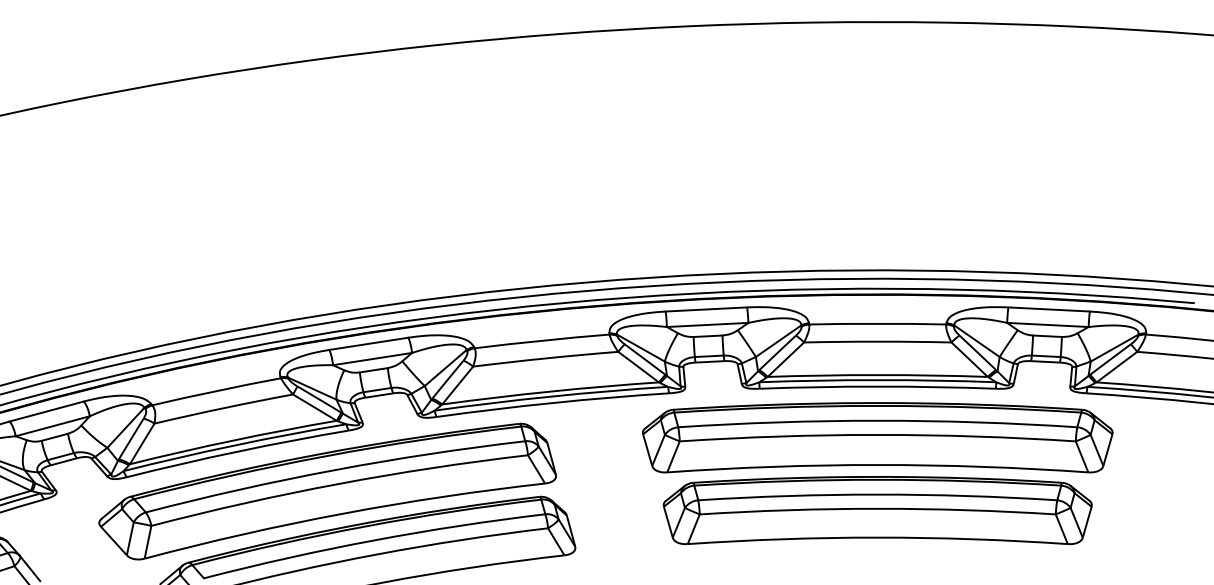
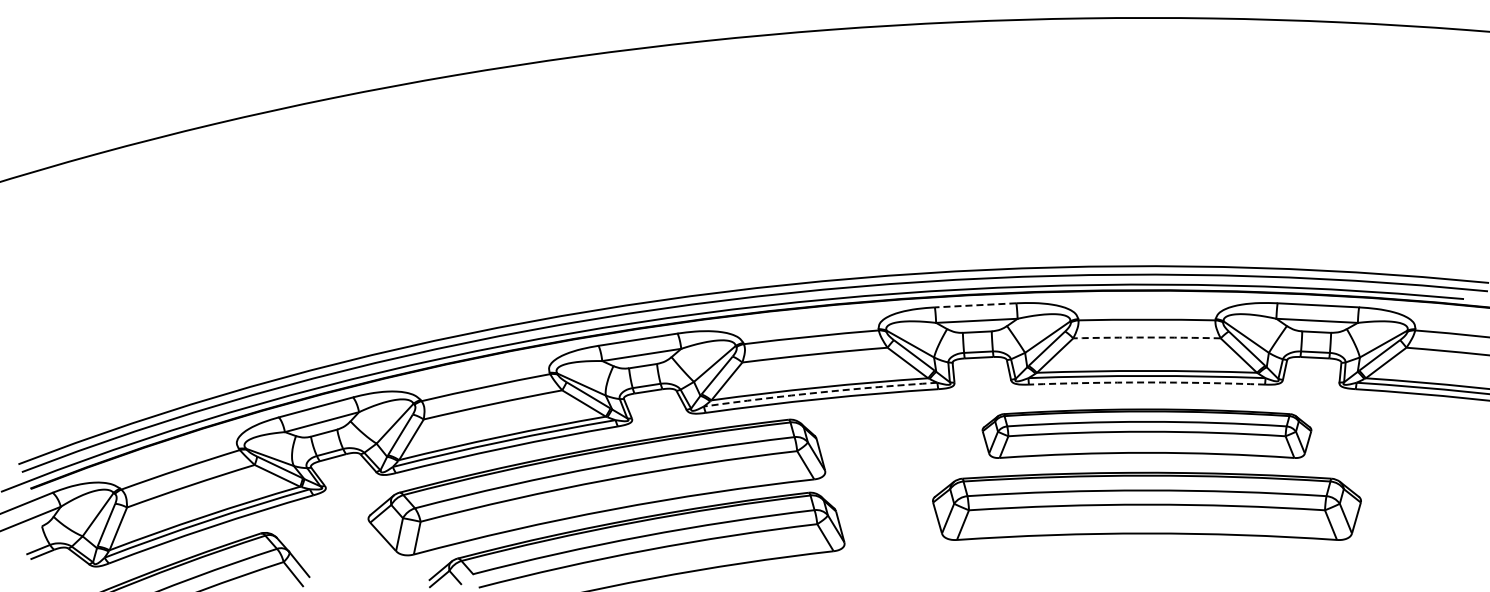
line: (706, 309) -> (975, 305), solid -> dashed
arc: (878, 341) -> (1147, 337), solid -> dashed
arc: (878, 386) -> (1147, 382), solid -> dashed
arc: (551, 396) -> (820, 392), solid -> dashed
part: (877, 437) -> (1146, 433), size x0.7

